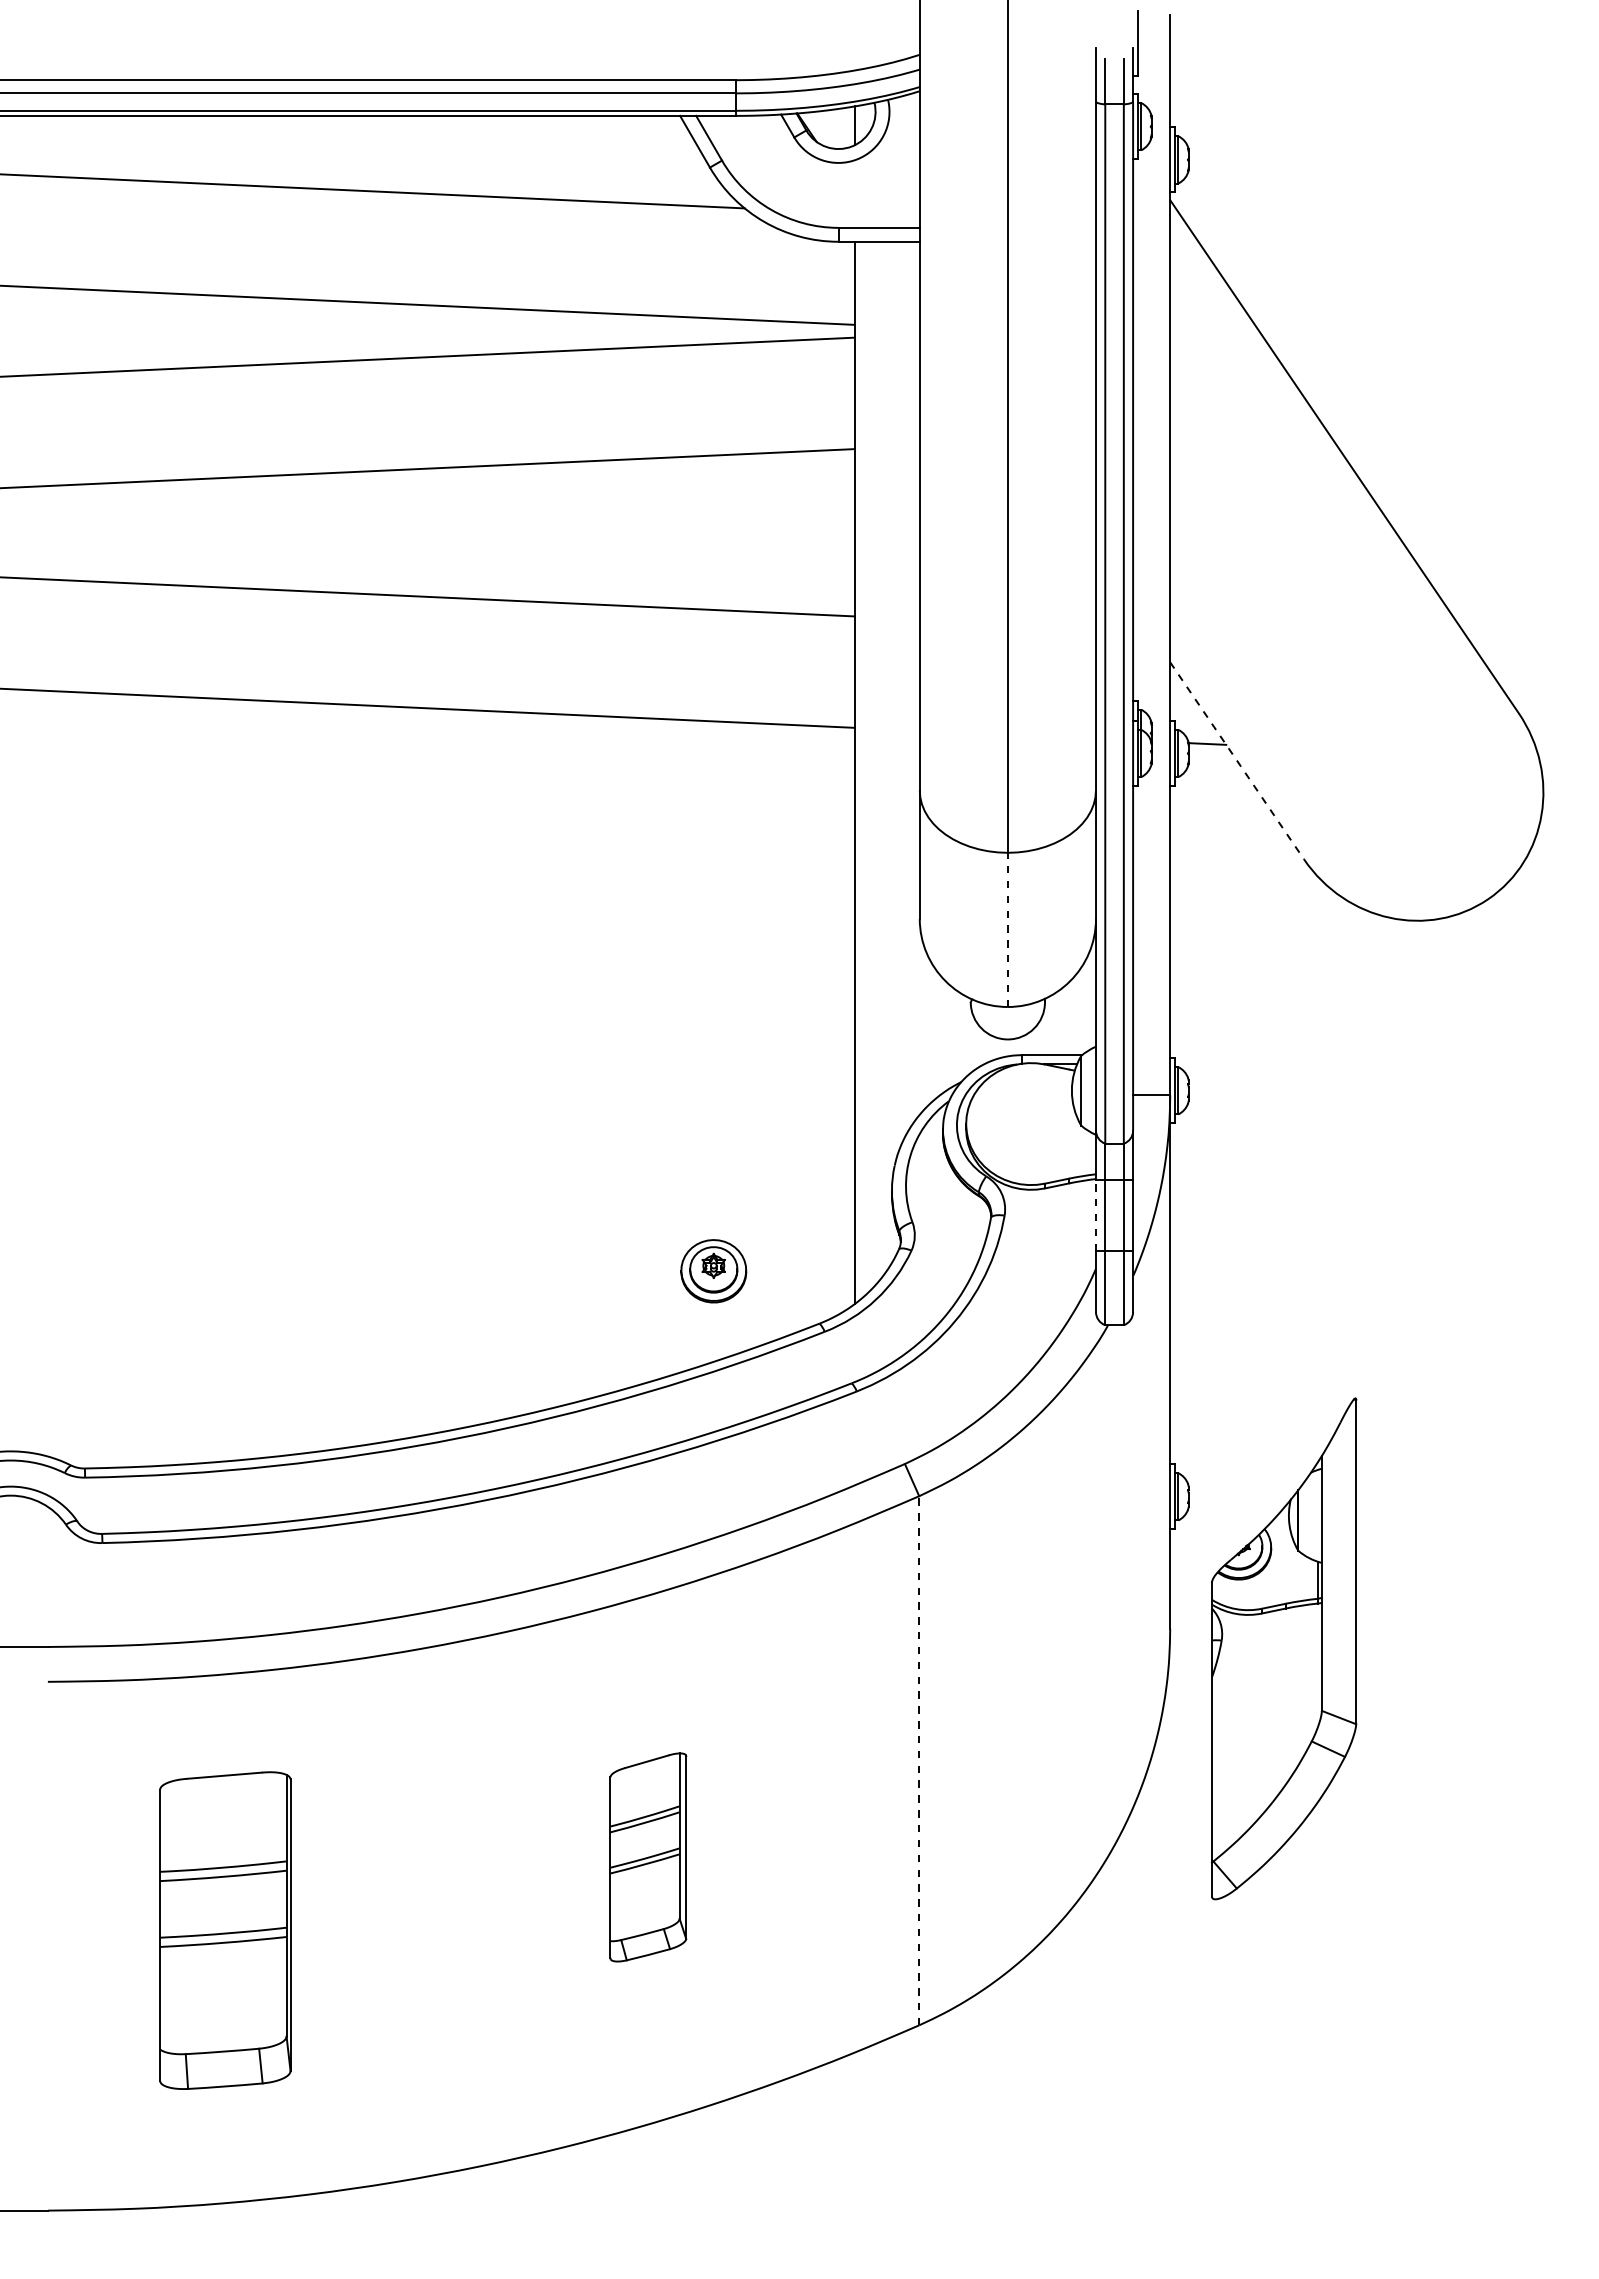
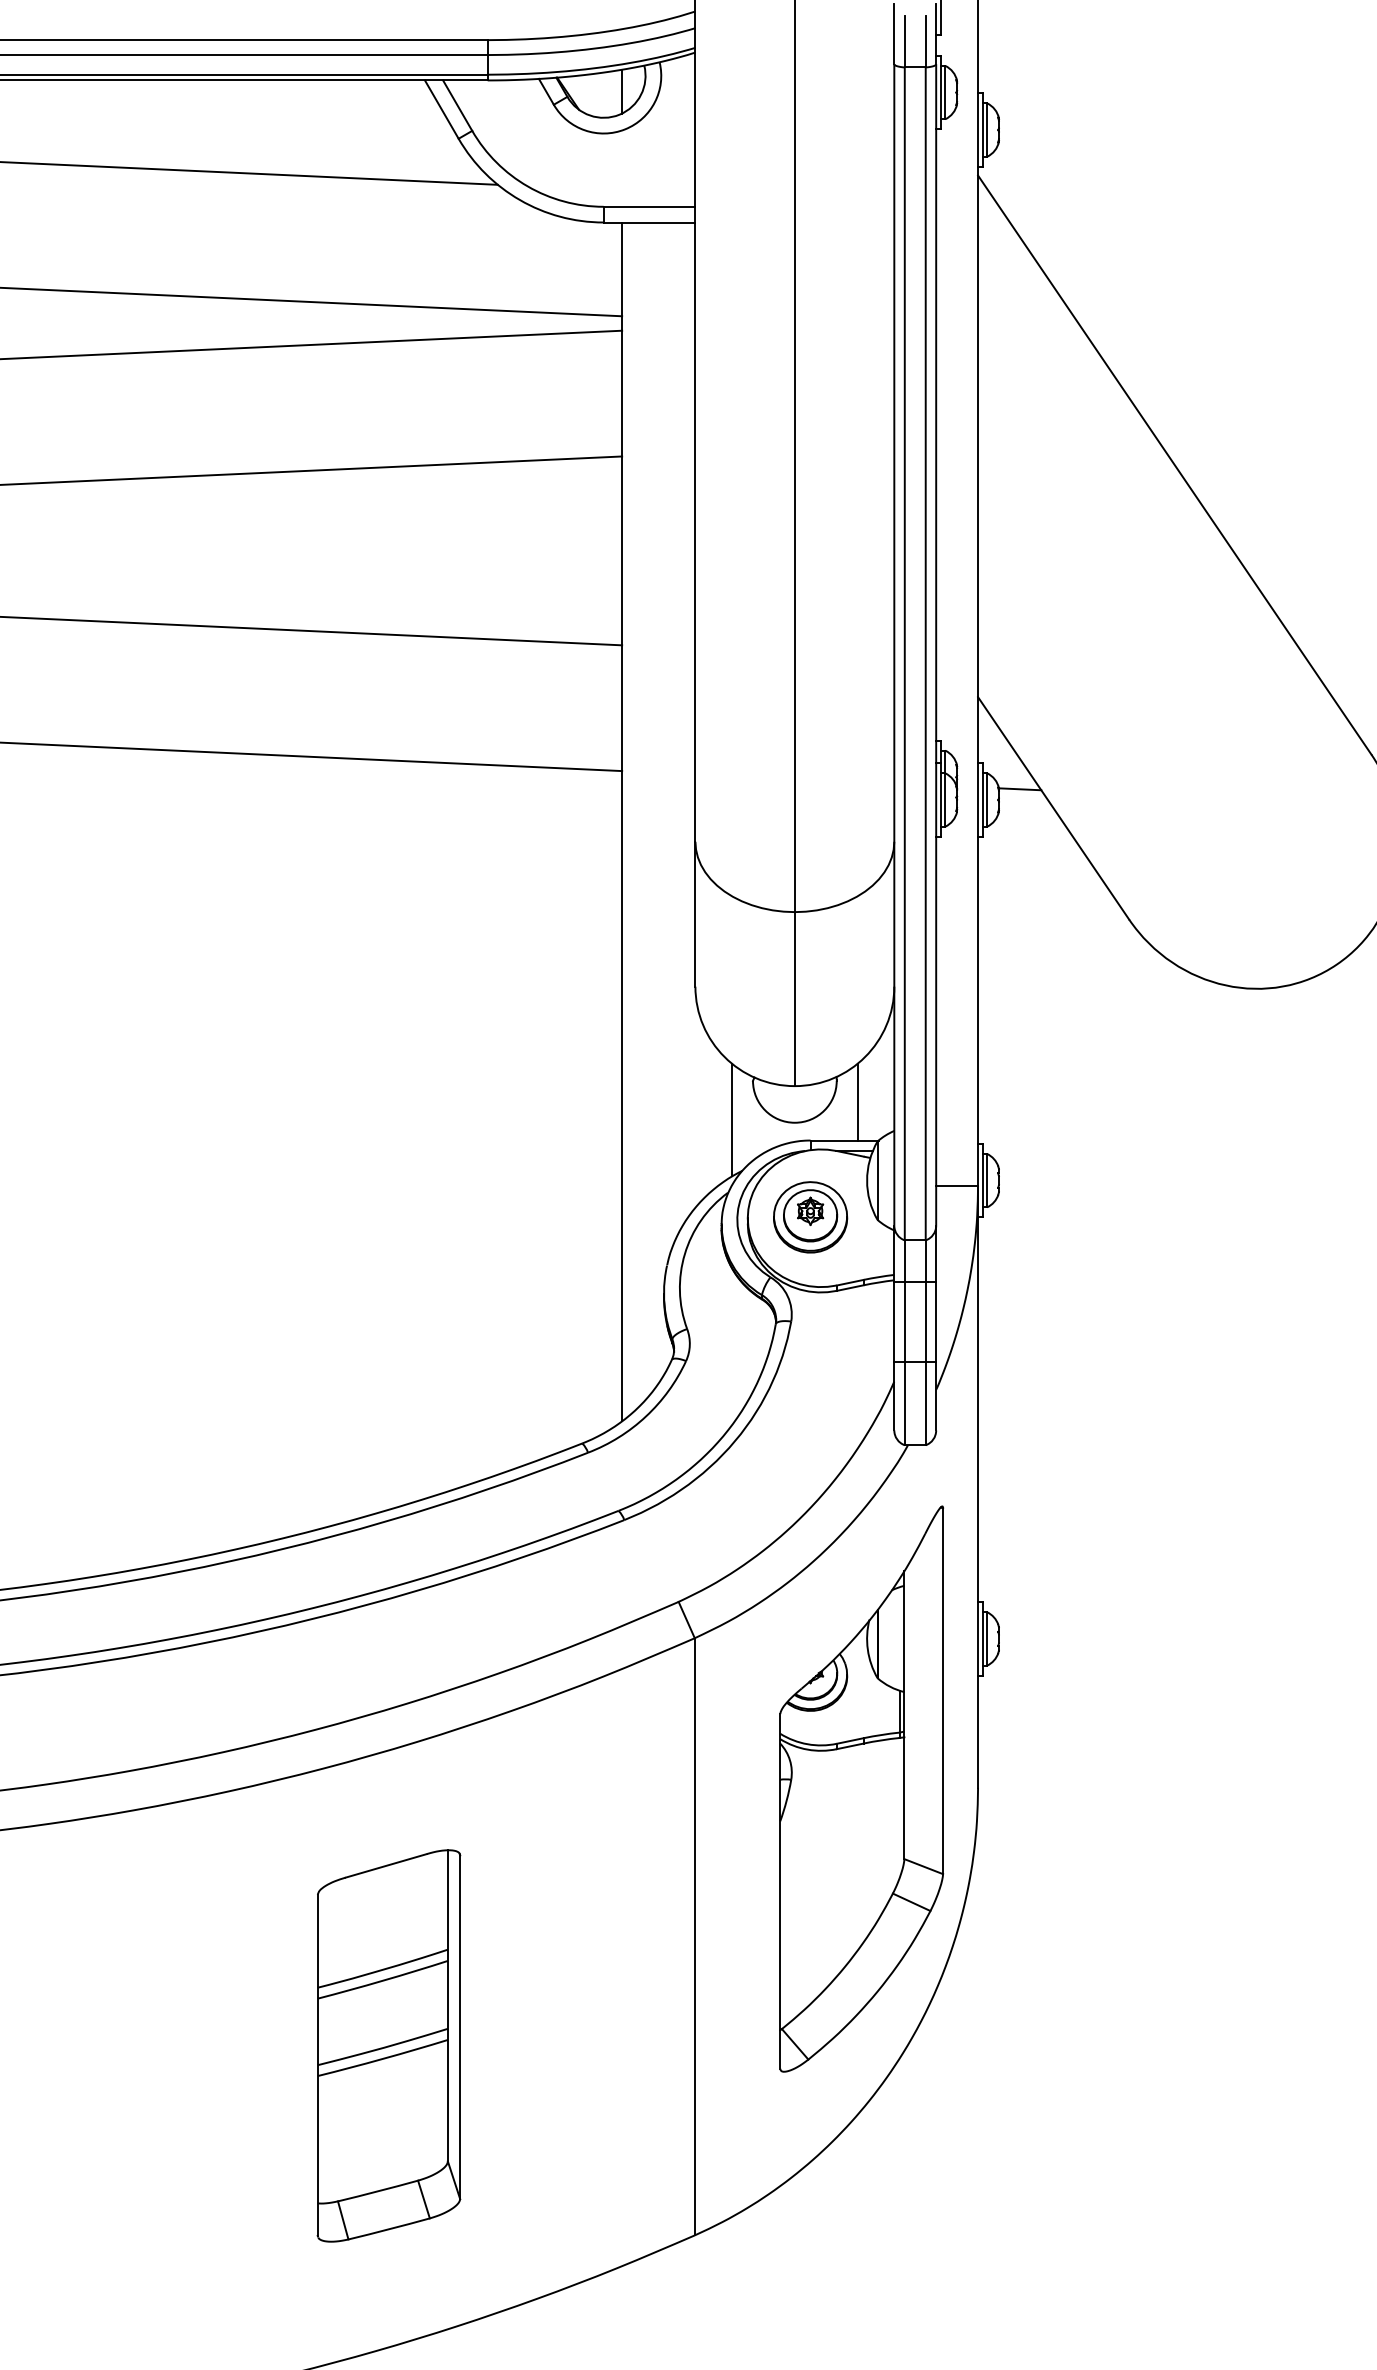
line: (1237, 761) -> (1054, 809), dashed -> solid
line: (1007, 929) -> (794, 998), dashed -> solid
line: (1063, 1021) -> (857, 1102), added
line: (952, 1037) -> (732, 1120), added
line: (1096, 1215) -> (894, 1321), dashed -> solid
part: (713, 1271) -> (810, 1217), moved
part: (1283, 1648) -> (861, 1788), moved
line: (919, 1760) -> (695, 1936), dashed -> solid
part: (648, 1857) -> (389, 2045), size x1.67

